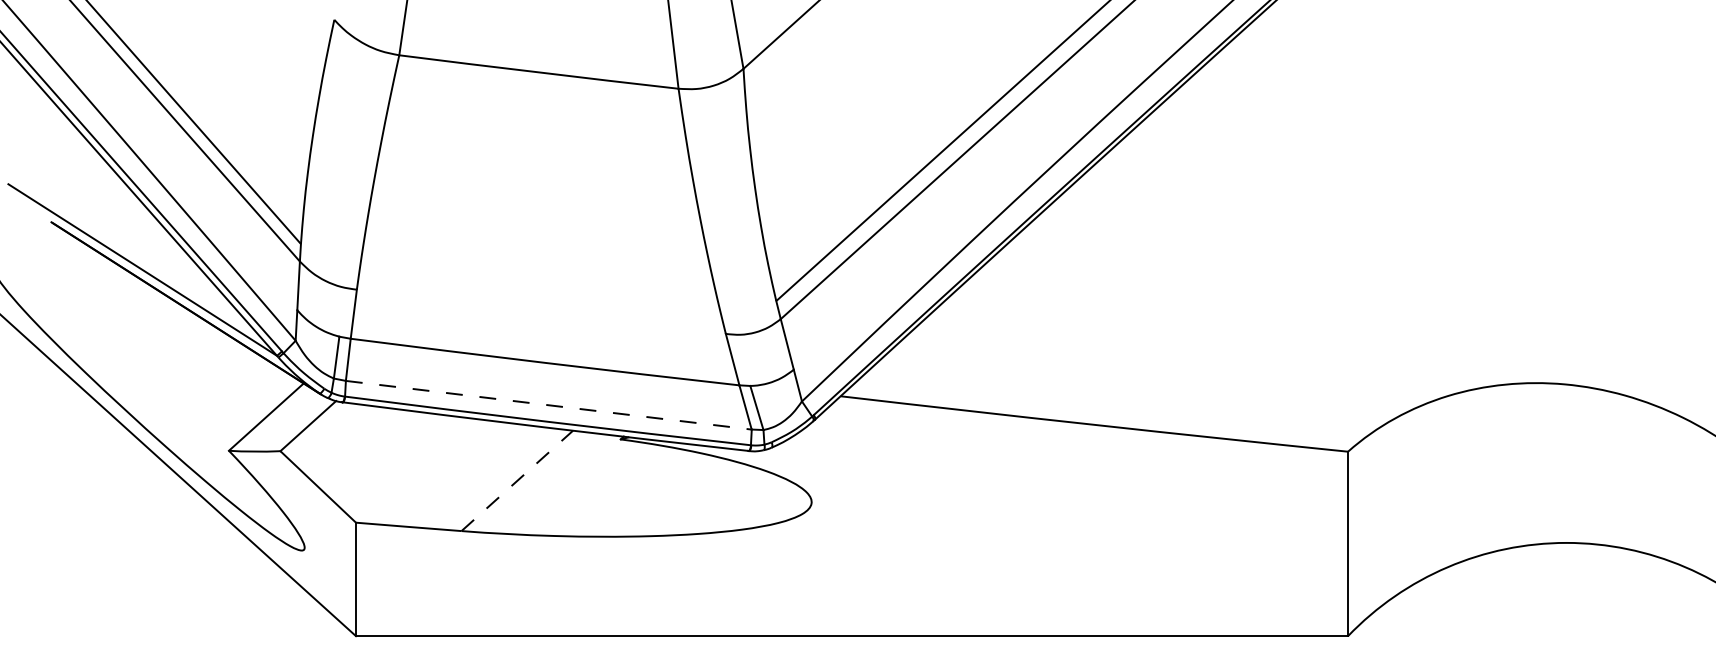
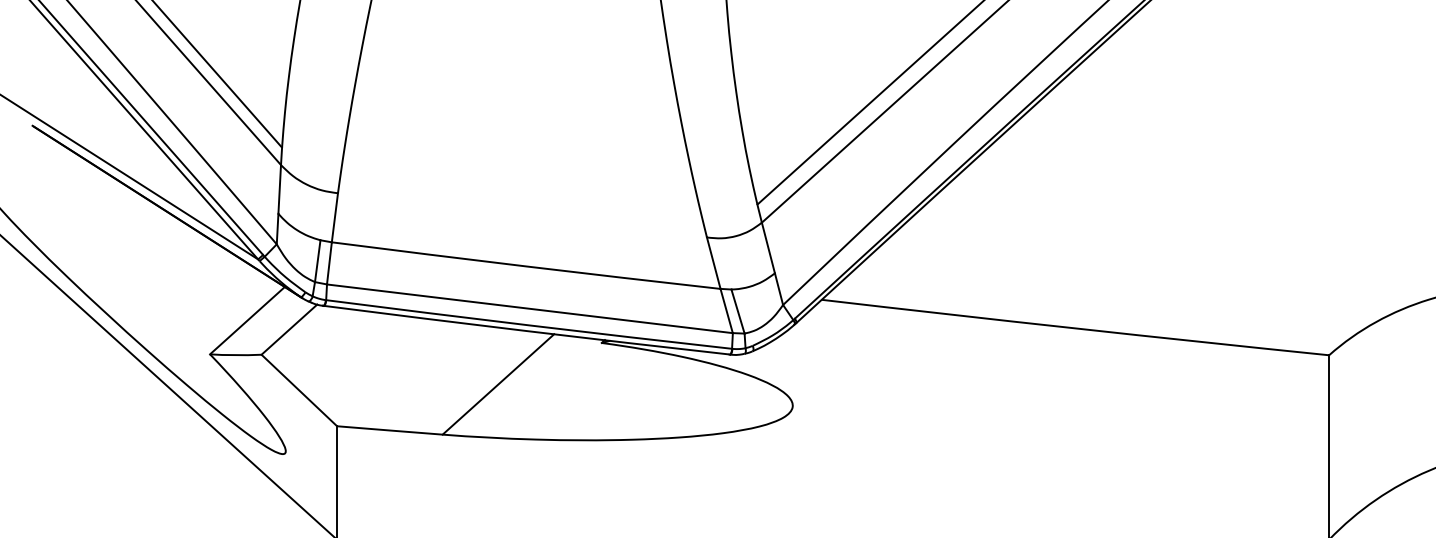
line: (549, 405) -> (530, 309), dashed -> solid
line: (517, 480) -> (498, 384), dashed -> solid

